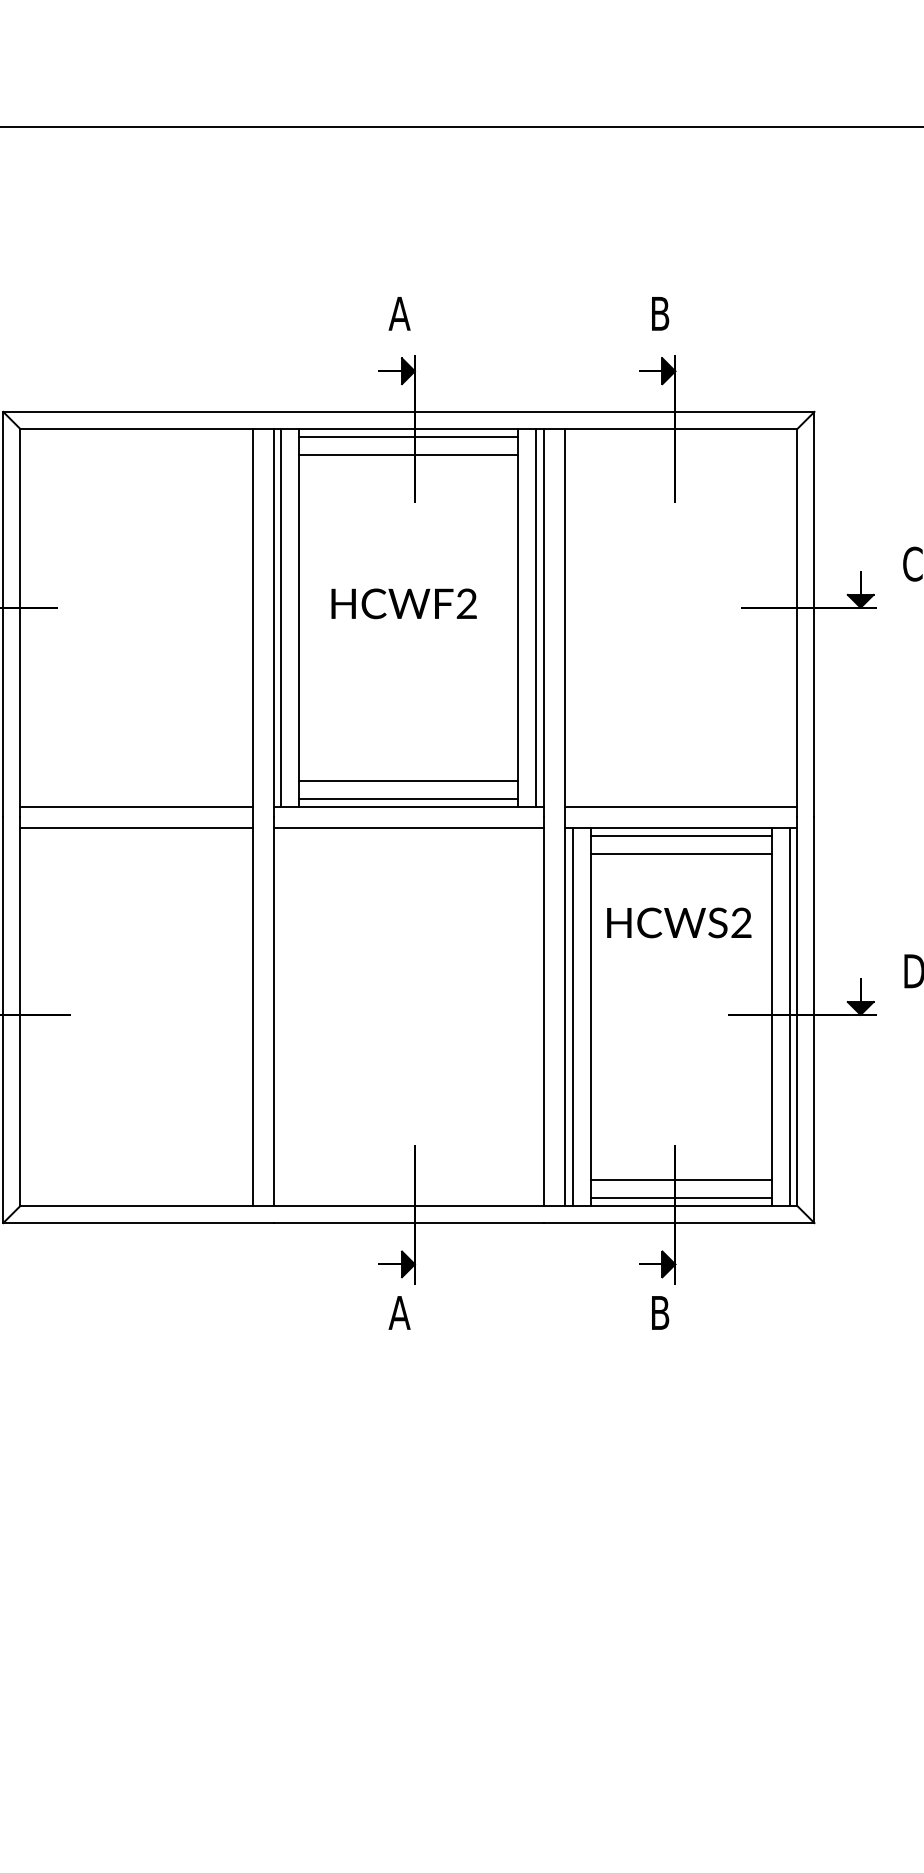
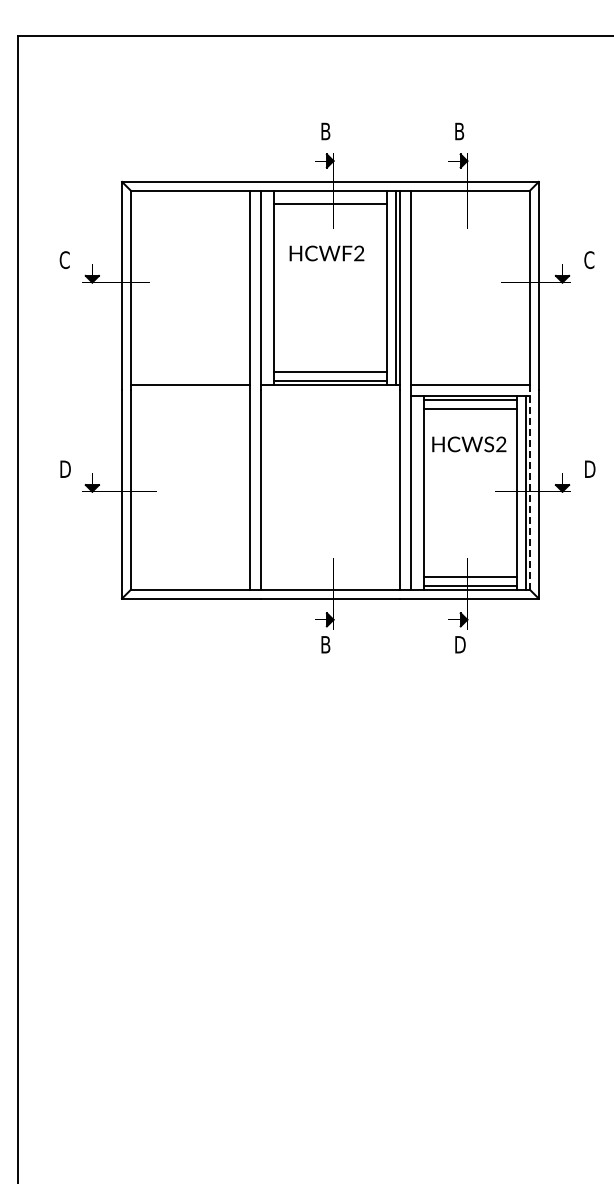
text: (399, 313) -> (325, 131), A -> B
line: (409, 436) -> (330, 194), removed
text: (403, 603) -> (326, 253), moved
line: (280, 617) -> (264, 287), removed
line: (136, 827) -> (190, 395), removed
line: (407, 827) -> (329, 395), removed
line: (798, 1012) -> (530, 490), solid -> dashed
line: (572, 1016) -> (414, 492), removed
text: (399, 1312) -> (325, 644), A -> B
text: (664, 1312) -> (461, 644), B -> D

